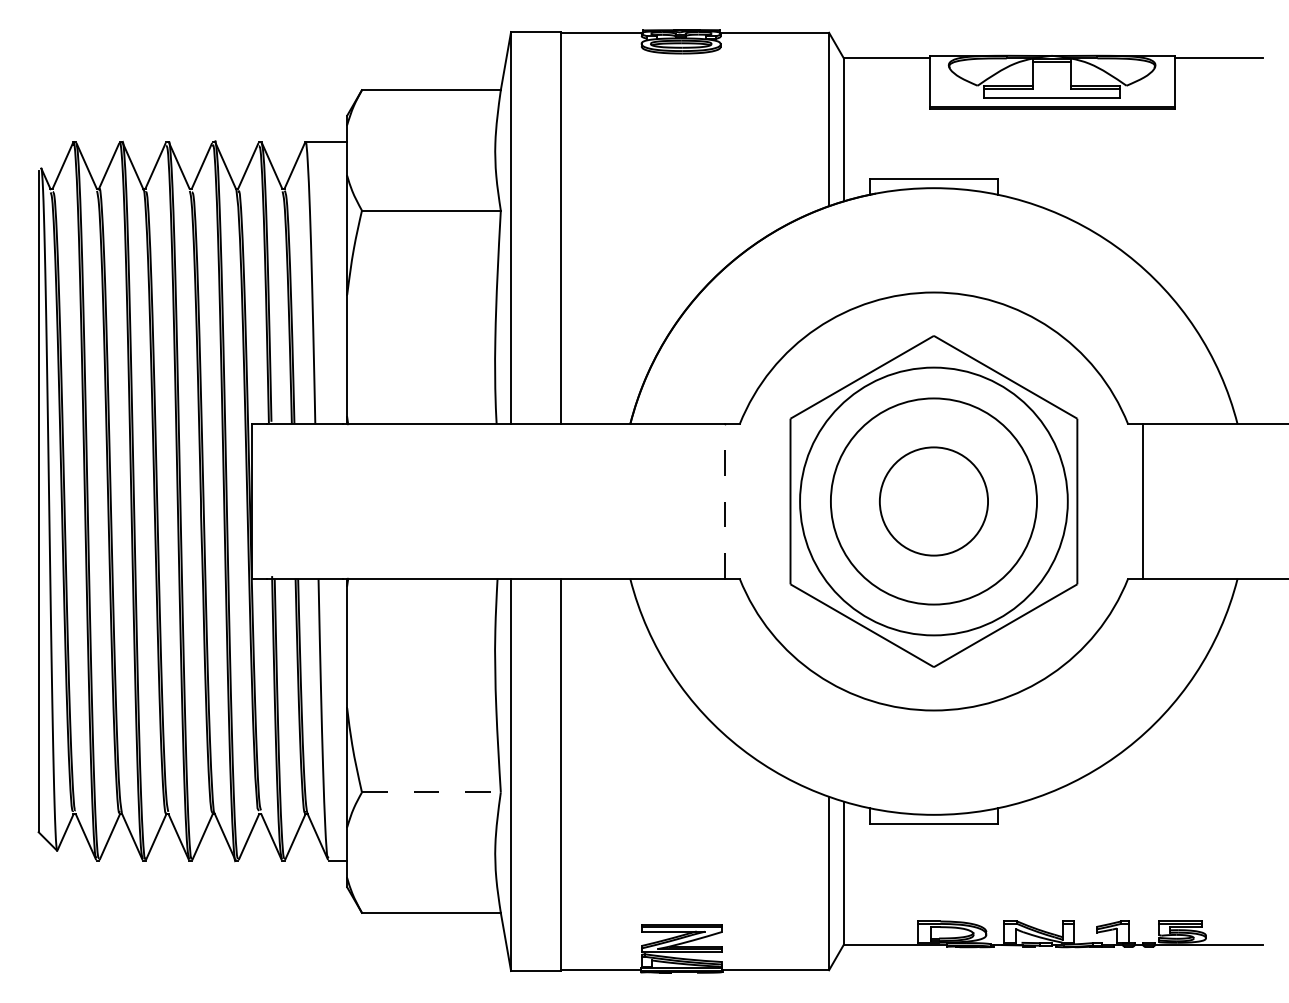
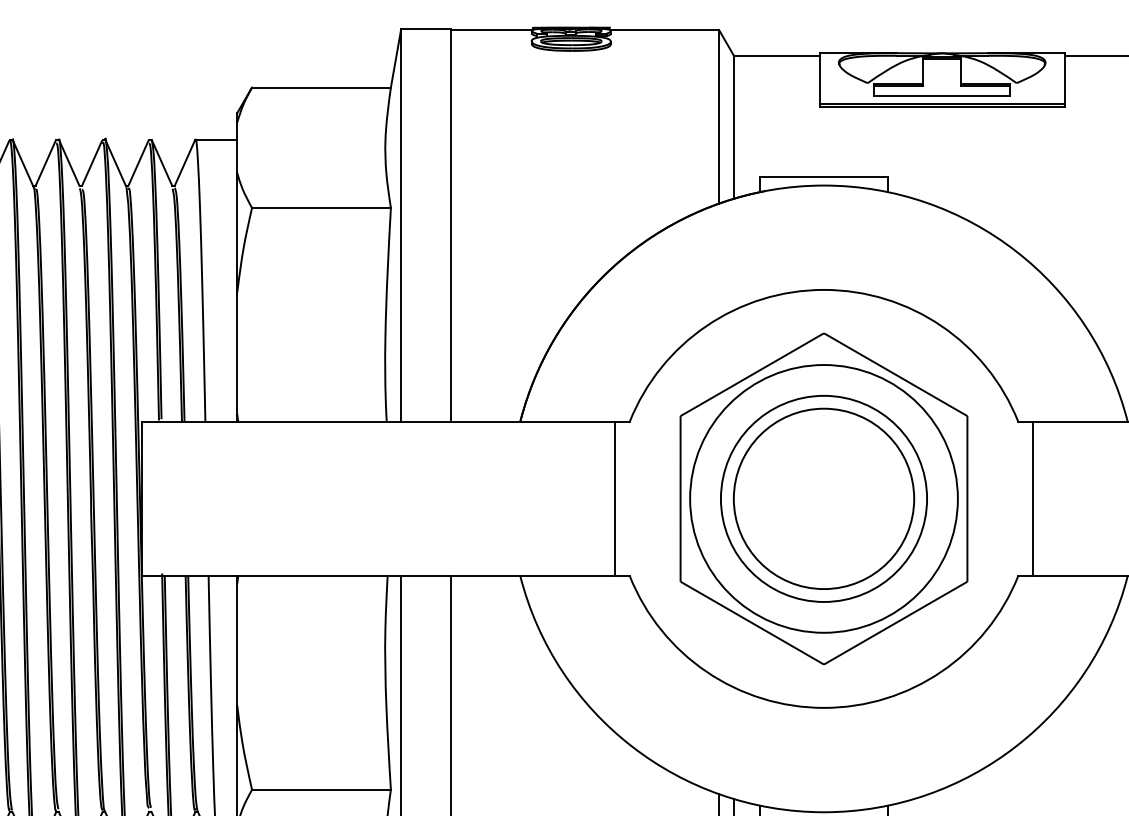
line: (724, 501) -> (614, 498), dashed -> solid
circle: (933, 501) -> (823, 498), size x1.67
line: (431, 792) -> (321, 789), dashed -> solid

